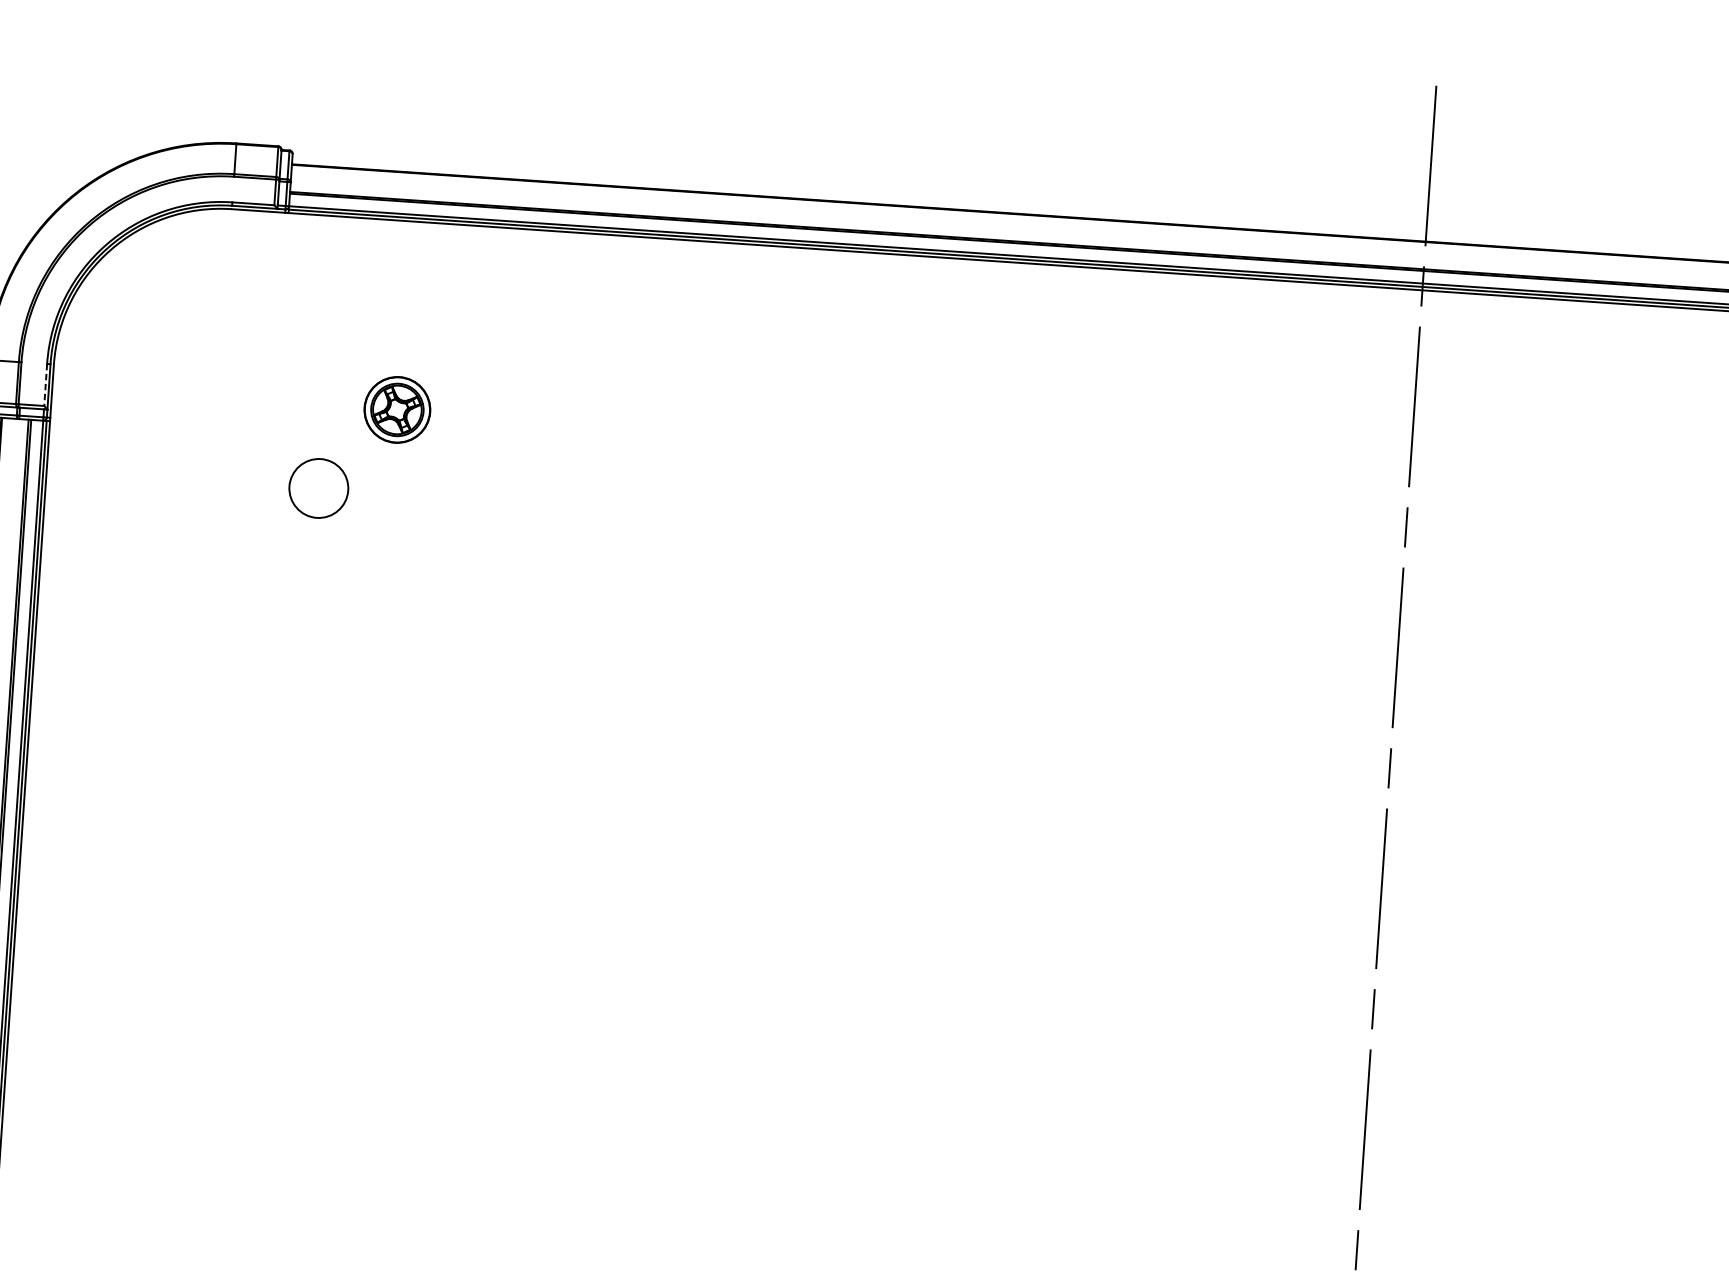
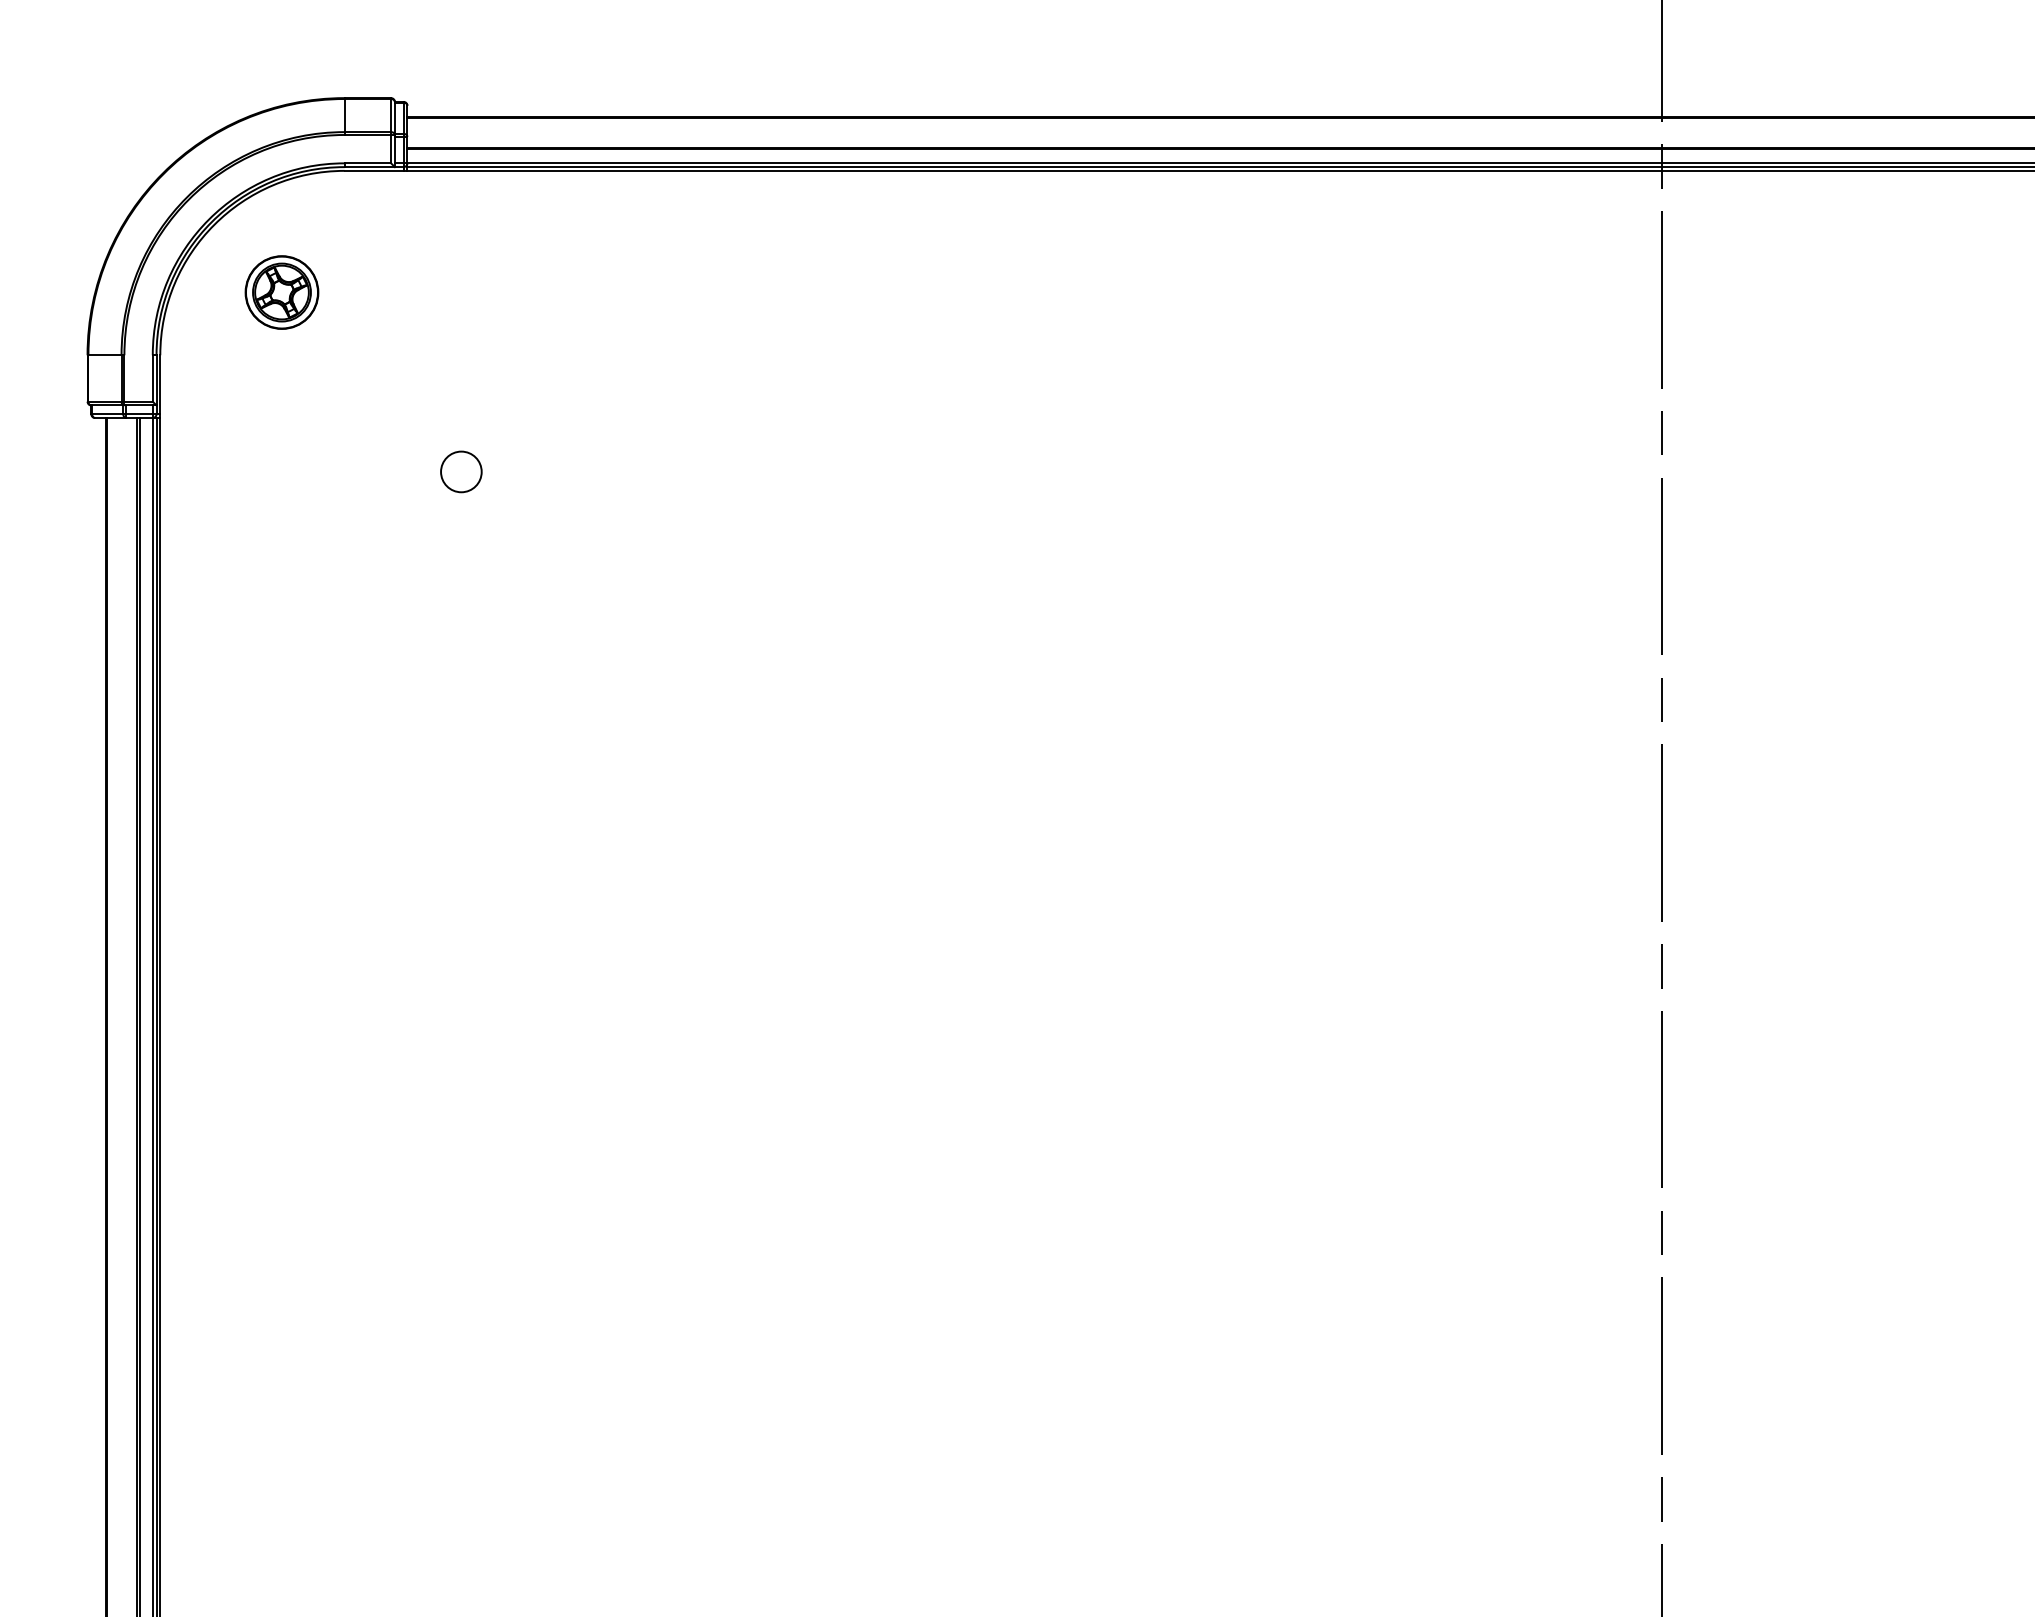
line: (45, 384) -> (152, 378), dashed -> solid
part: (396, 409) -> (281, 292), moved
circle: (318, 488) -> (461, 471), size x0.62

